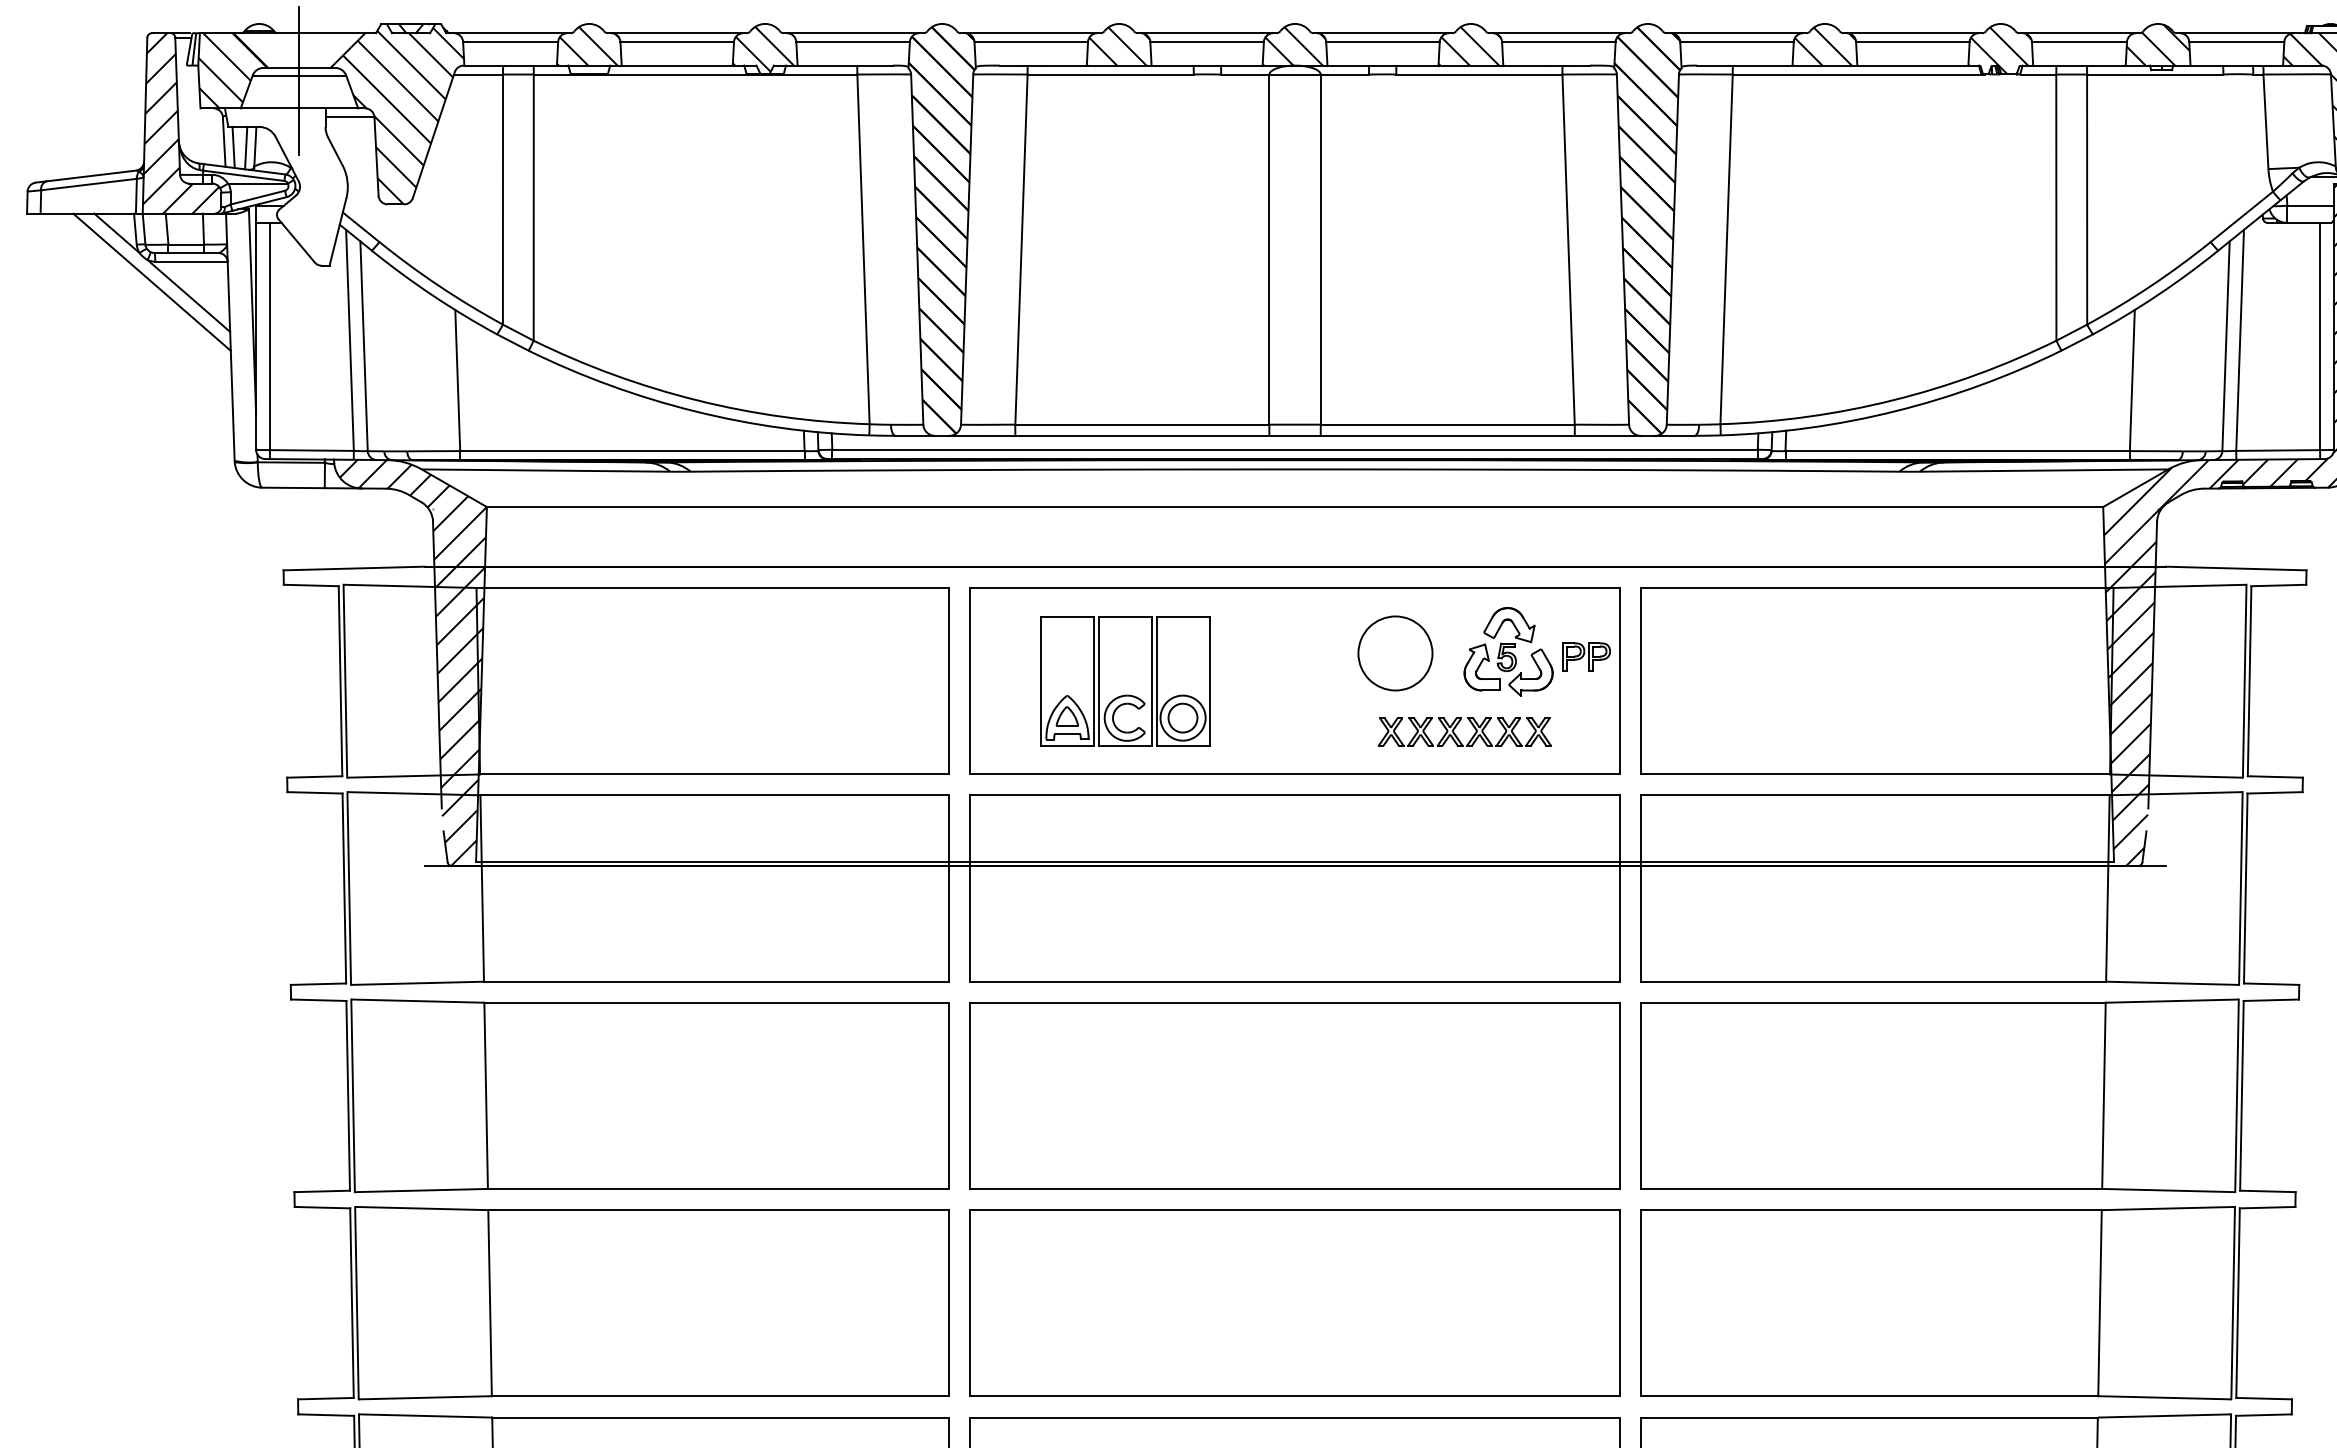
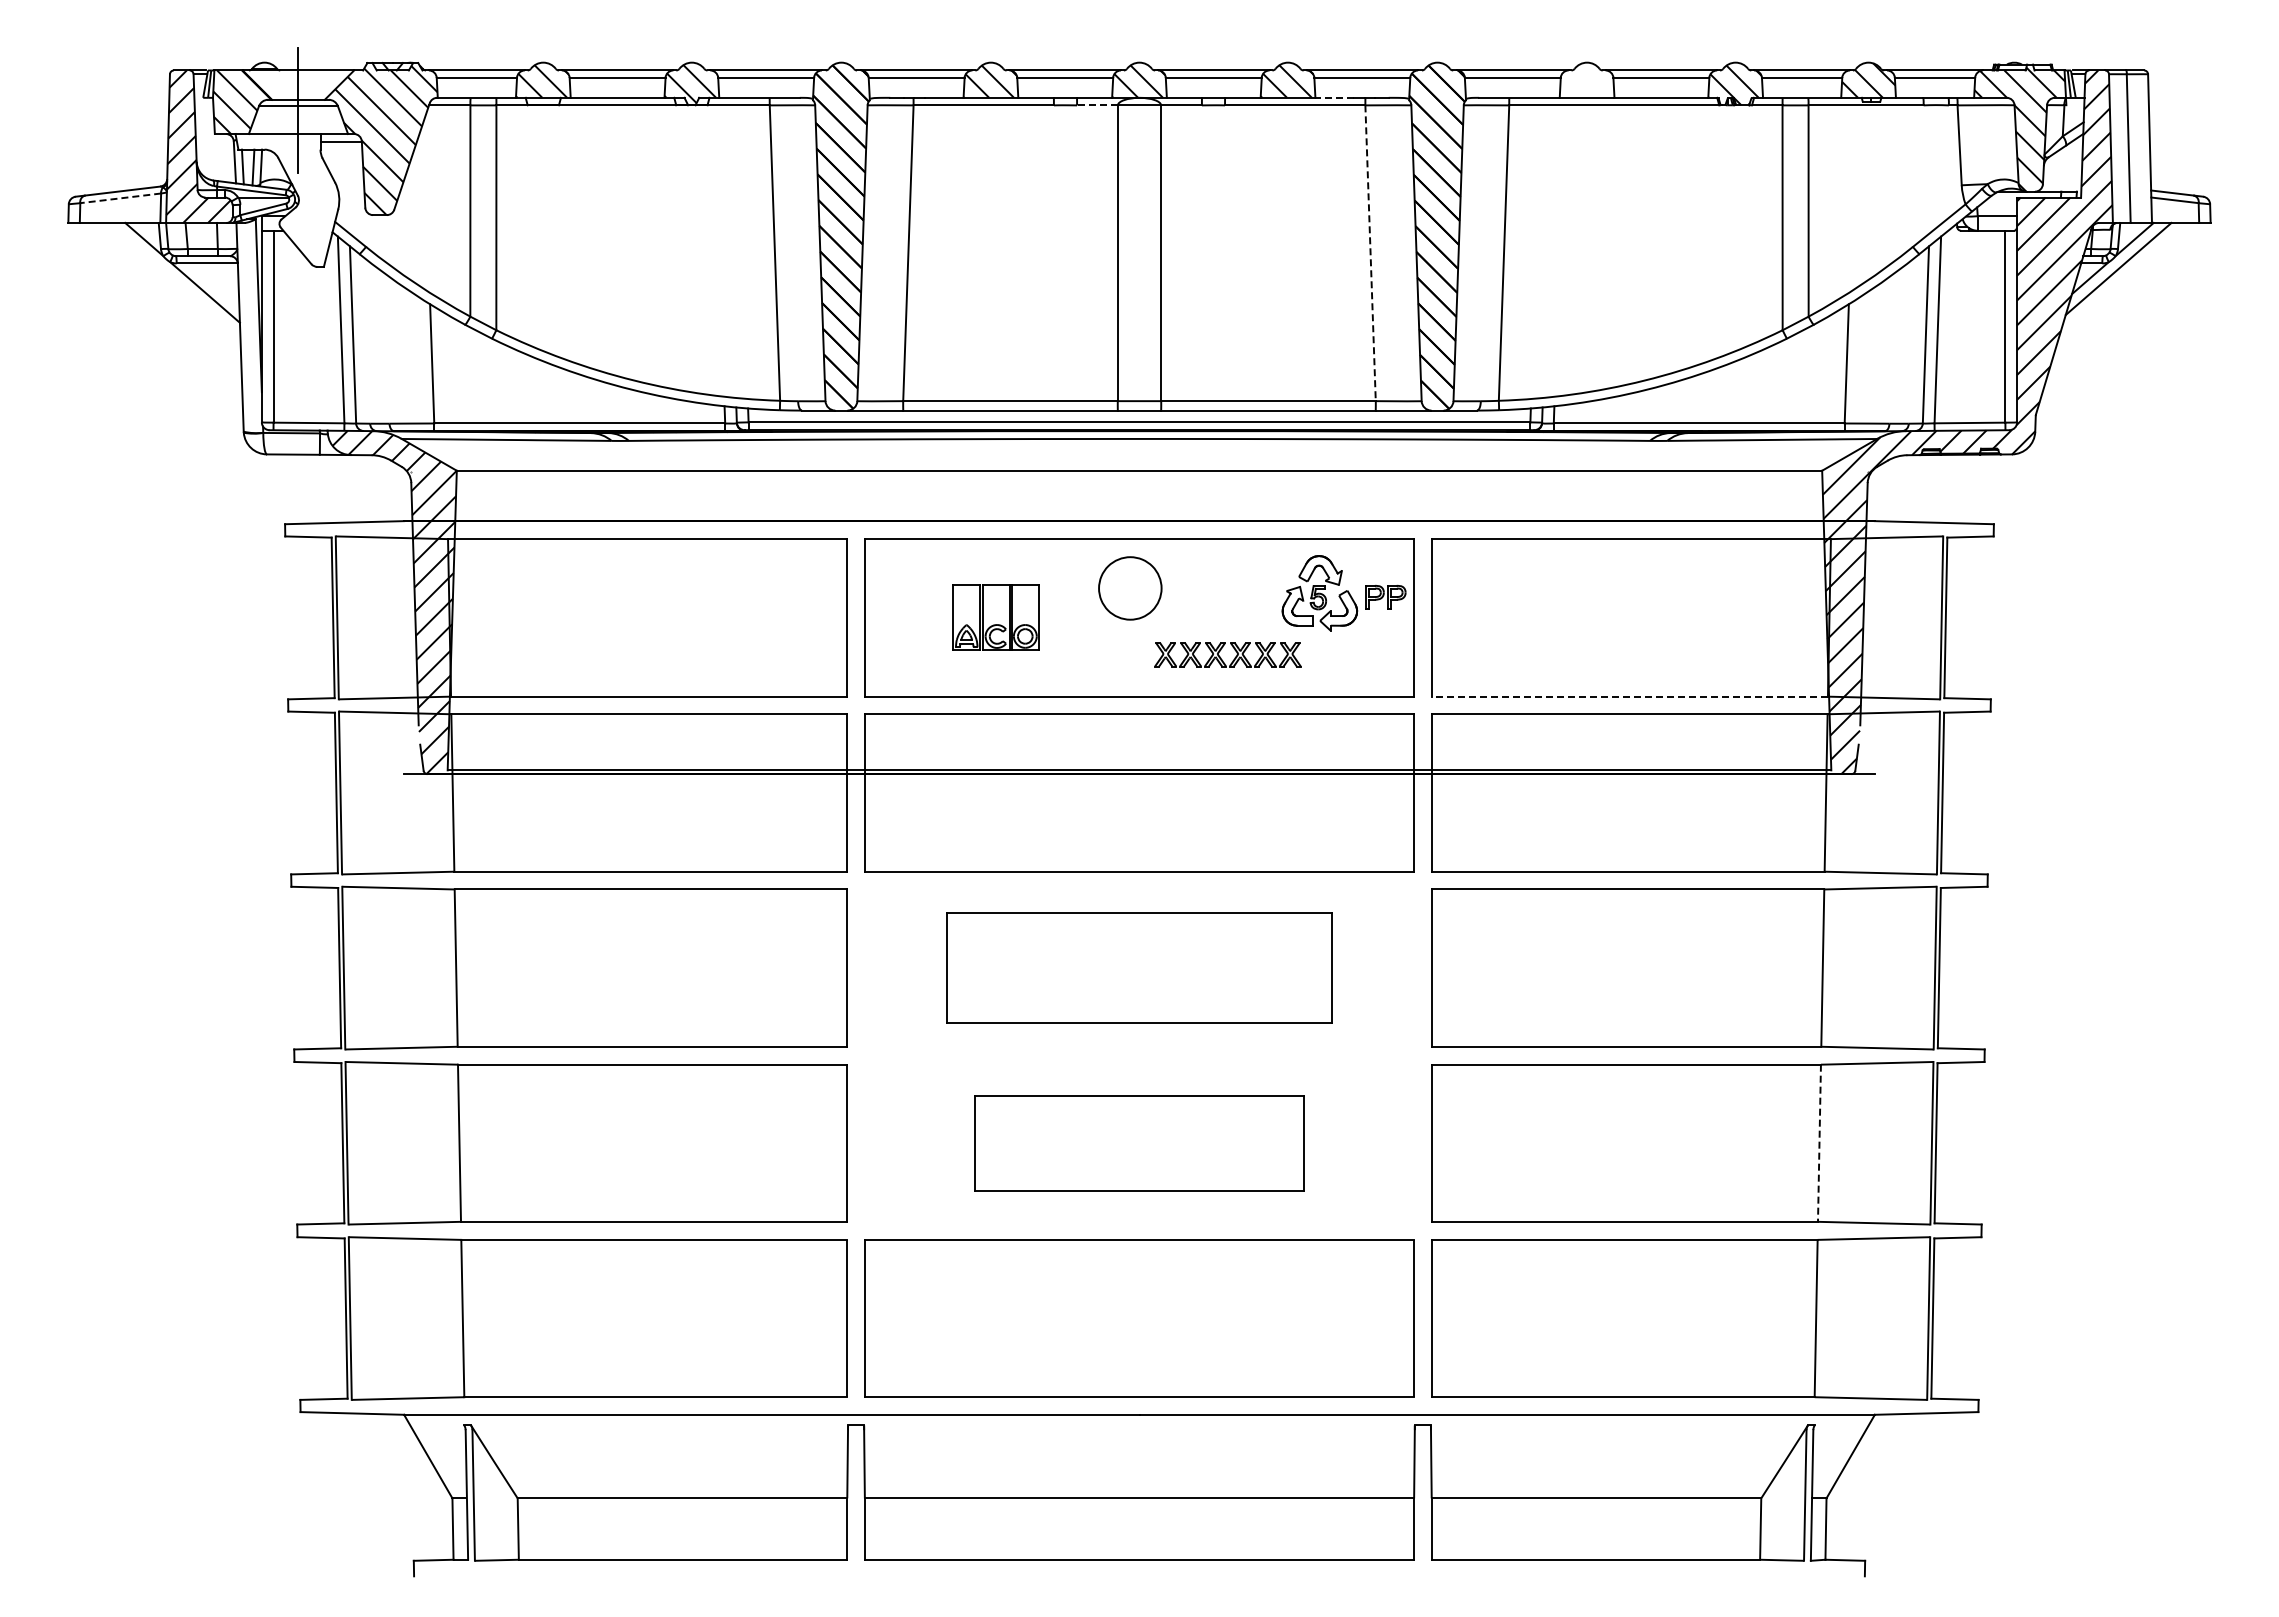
hatch: (1824, 46) -> (1586, 81), removed
line: (1525, 65) -> (1334, 97), solid -> dashed
line: (1244, 74) -> (1096, 105), solid -> dashed
line: (88, 184) -> (120, 198), solid -> dashed
line: (1568, 249) -> (1370, 253), solid -> dashed
line: (151, 281) -> (173, 280), removed
part: (1395, 653) -> (1130, 588), moved
part: (1124, 680) -> (995, 617), size x0.6
part: (1458, 737) -> (1222, 659), moved
line: (1875, 774) -> (1629, 696), solid -> dashed
part: (1295, 1095) -> (1139, 967), size x0.7
part: (1295, 1303) -> (1139, 1143), size x0.6
line: (2100, 1303) -> (1819, 1143), solid -> dashed

